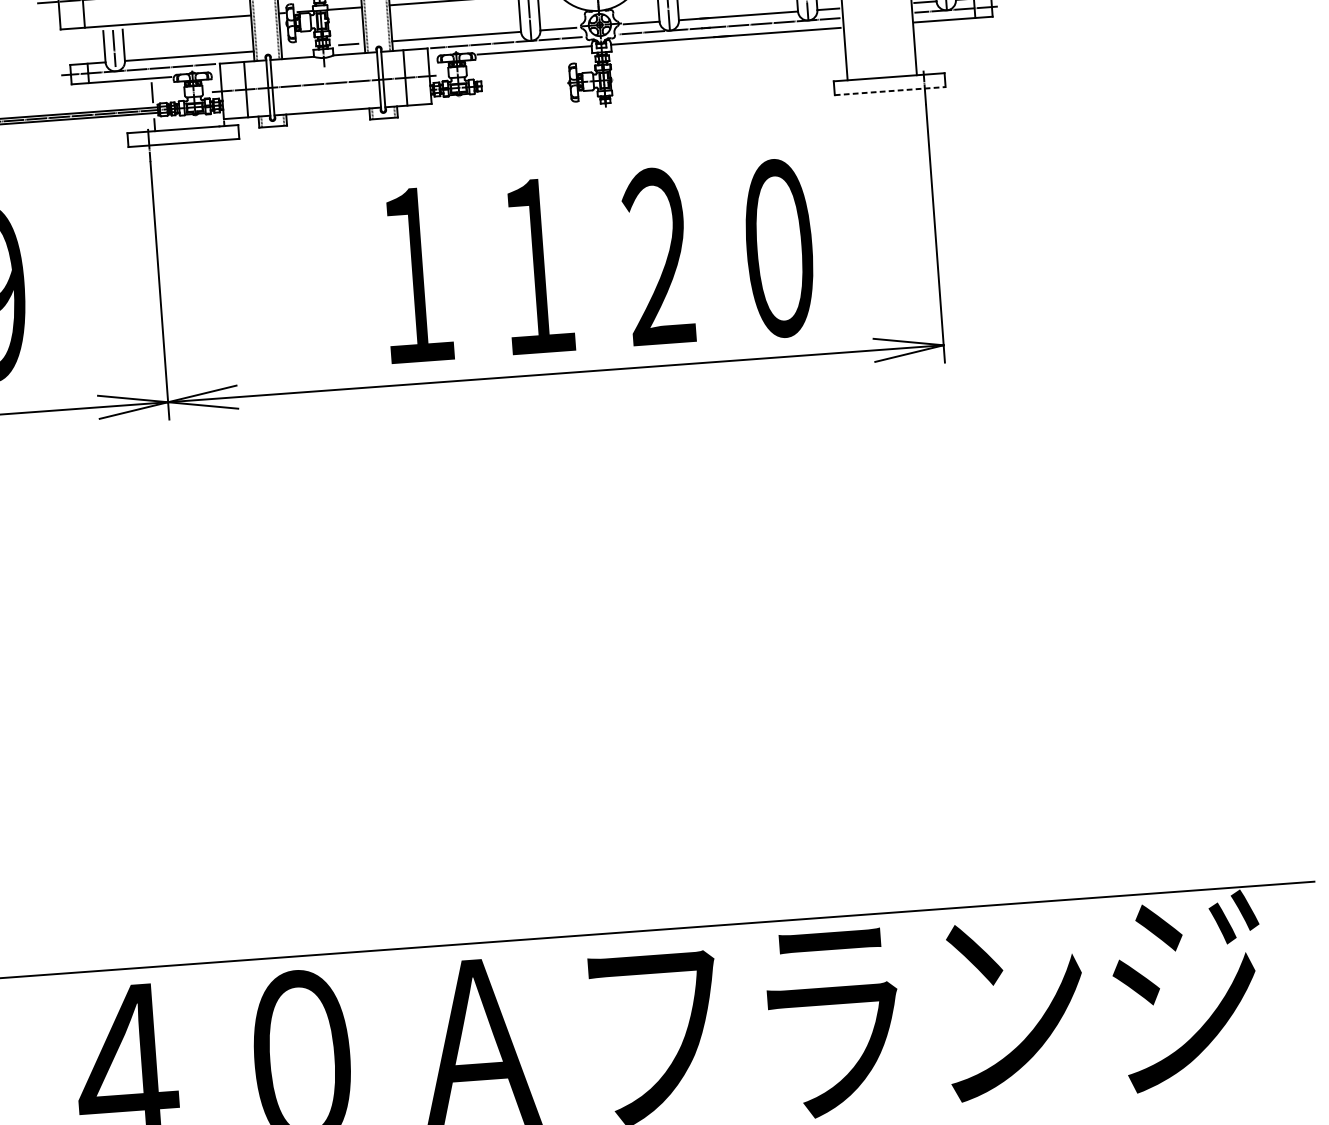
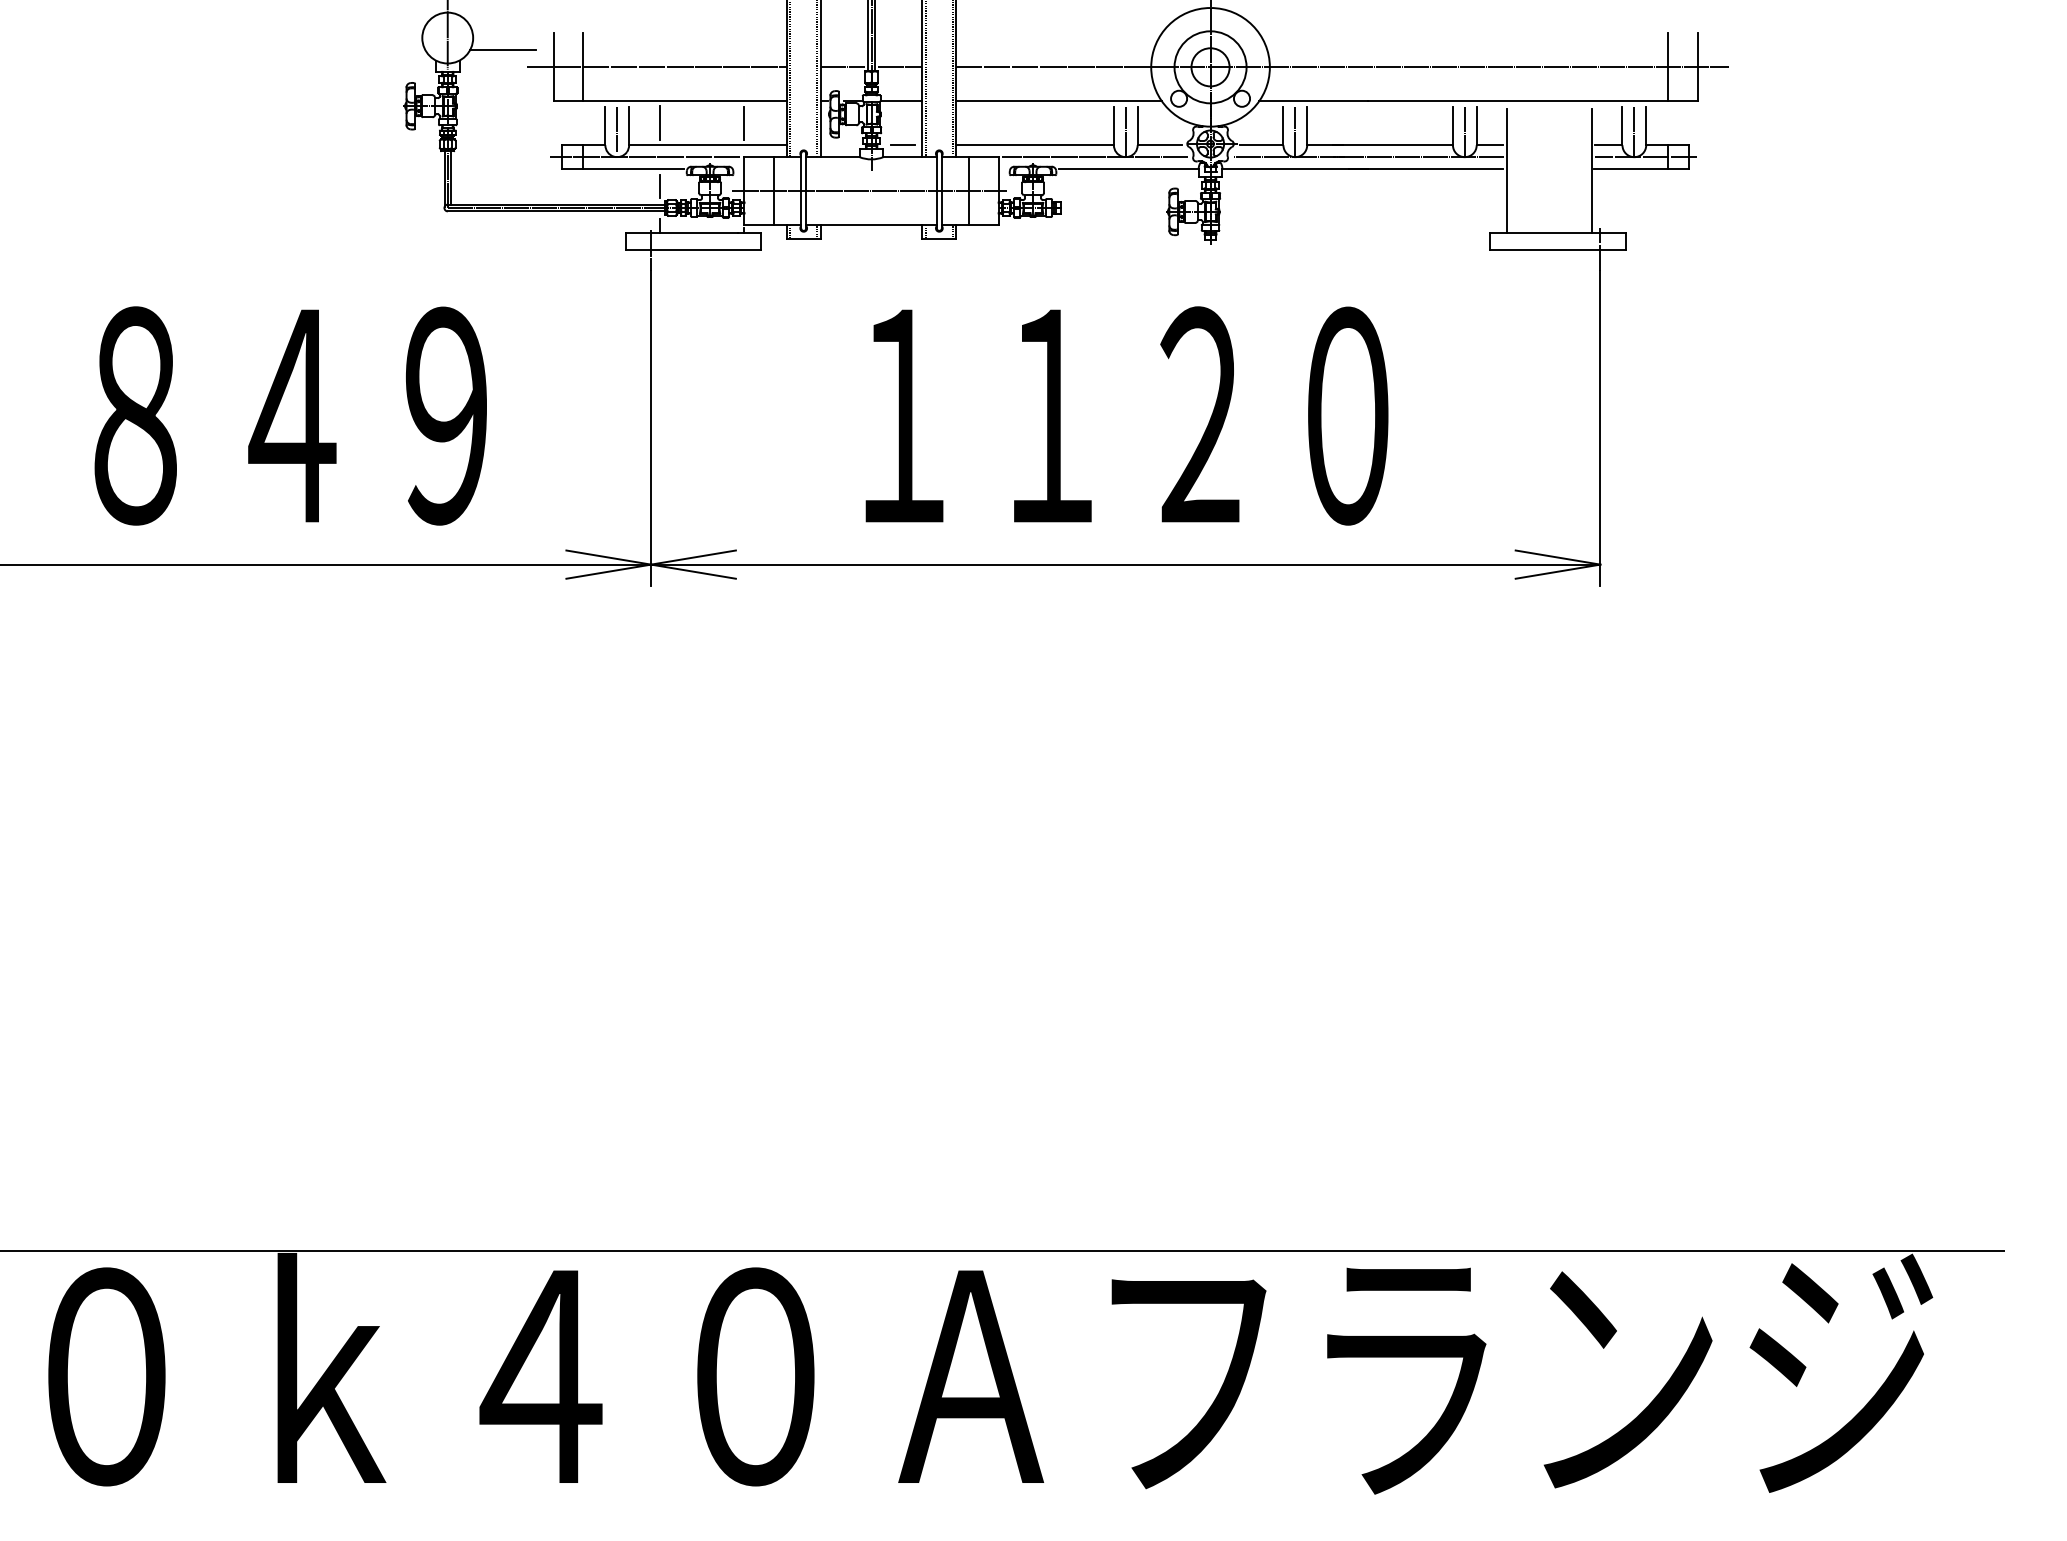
line: (217, 35) -> (744, 122), added
line: (148, 40) -> (659, 122), added
line: (890, 91) -> (1558, 250), dashed -> solid
text: (598, 261) -> (1126, 415), moved

